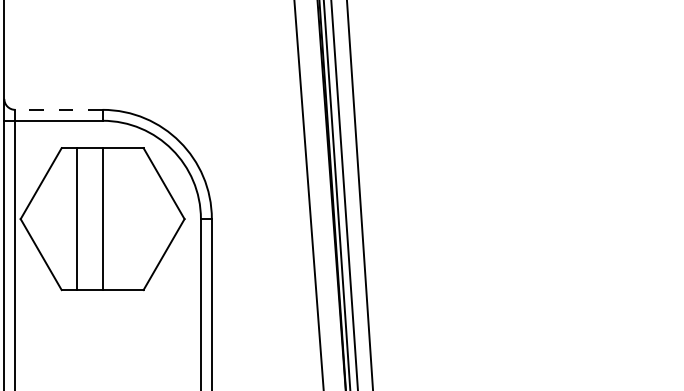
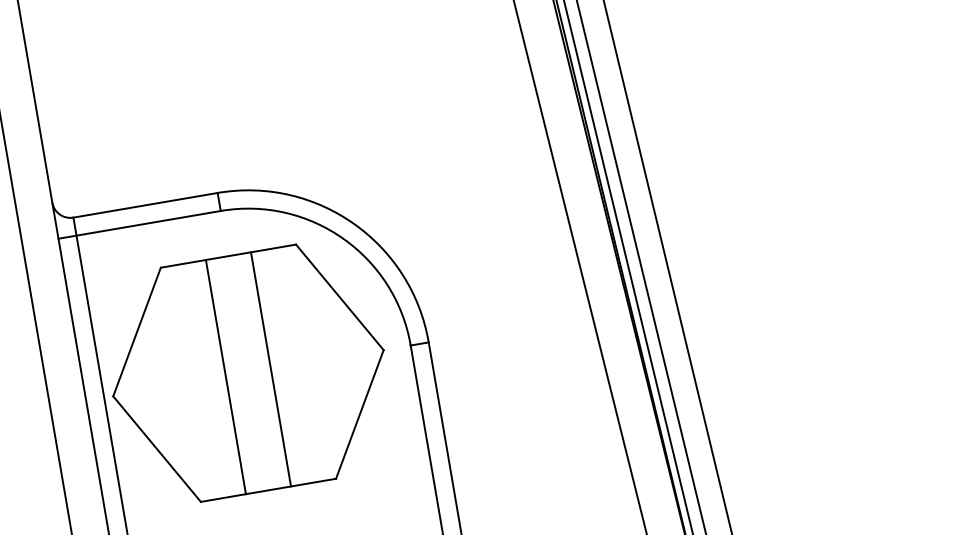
line: (58, 109) -> (144, 204), dashed -> solid
line: (76, 219) -> (225, 377), moved
line: (103, 219) -> (271, 369), moved

